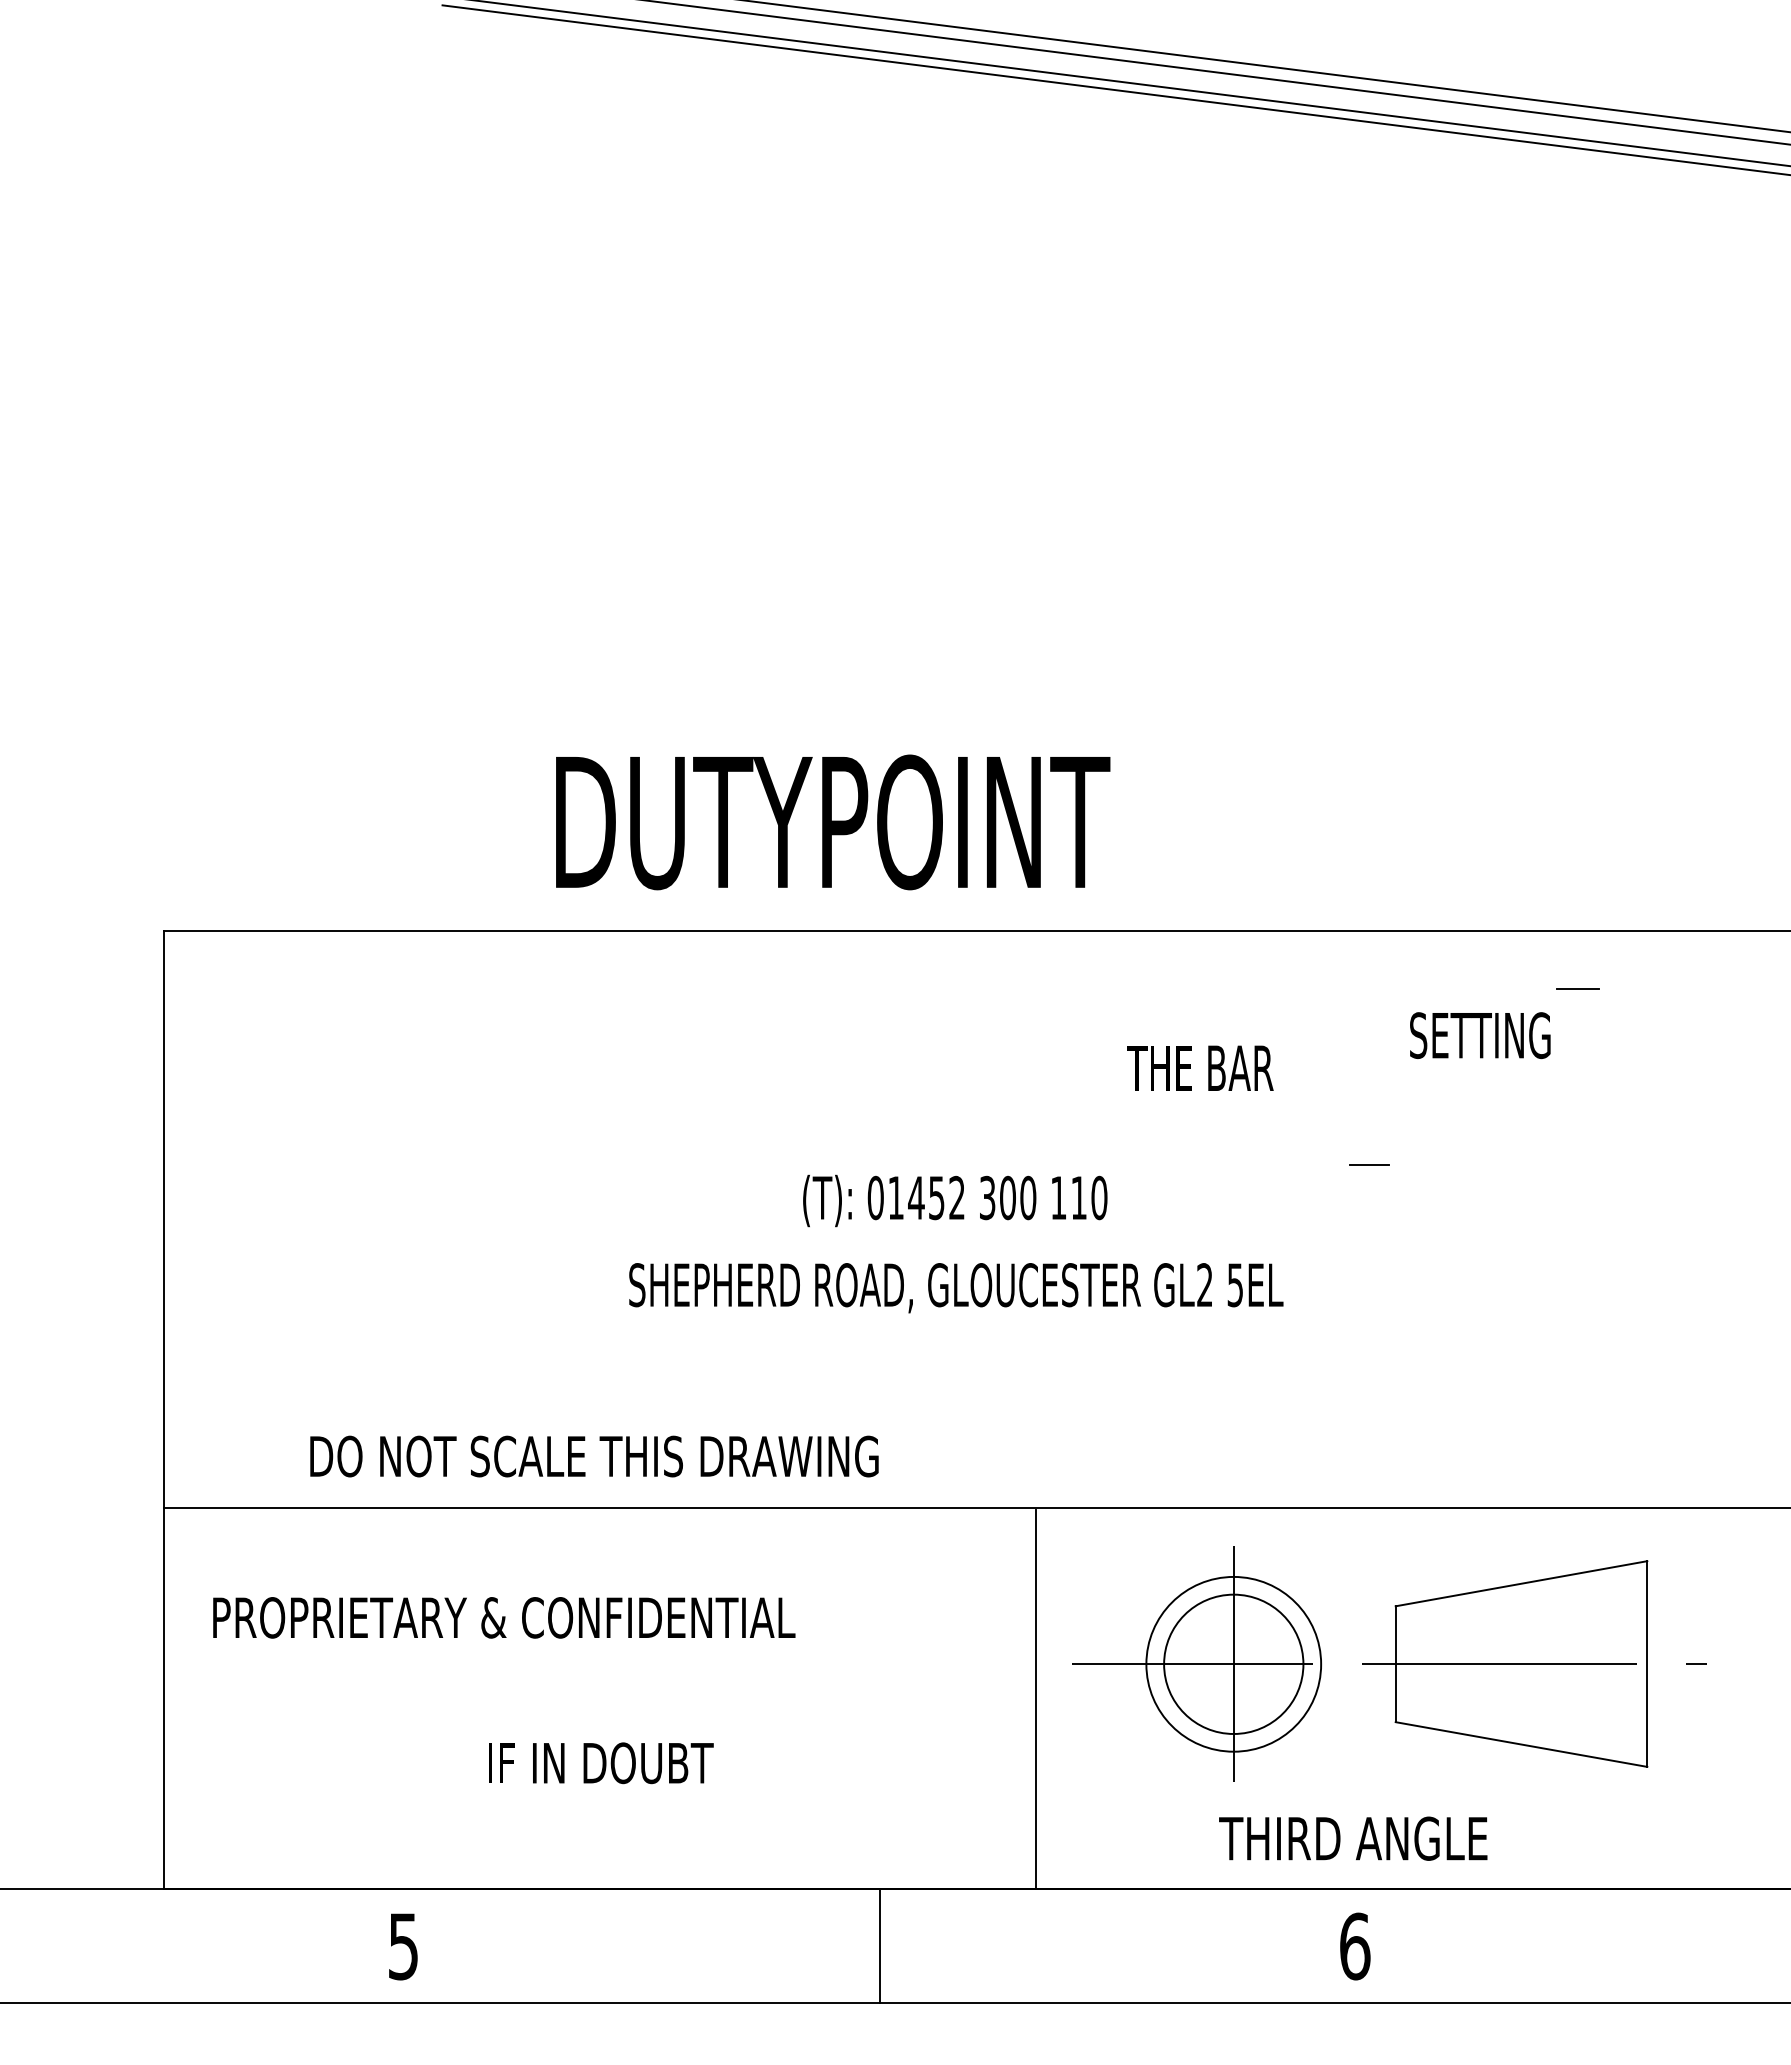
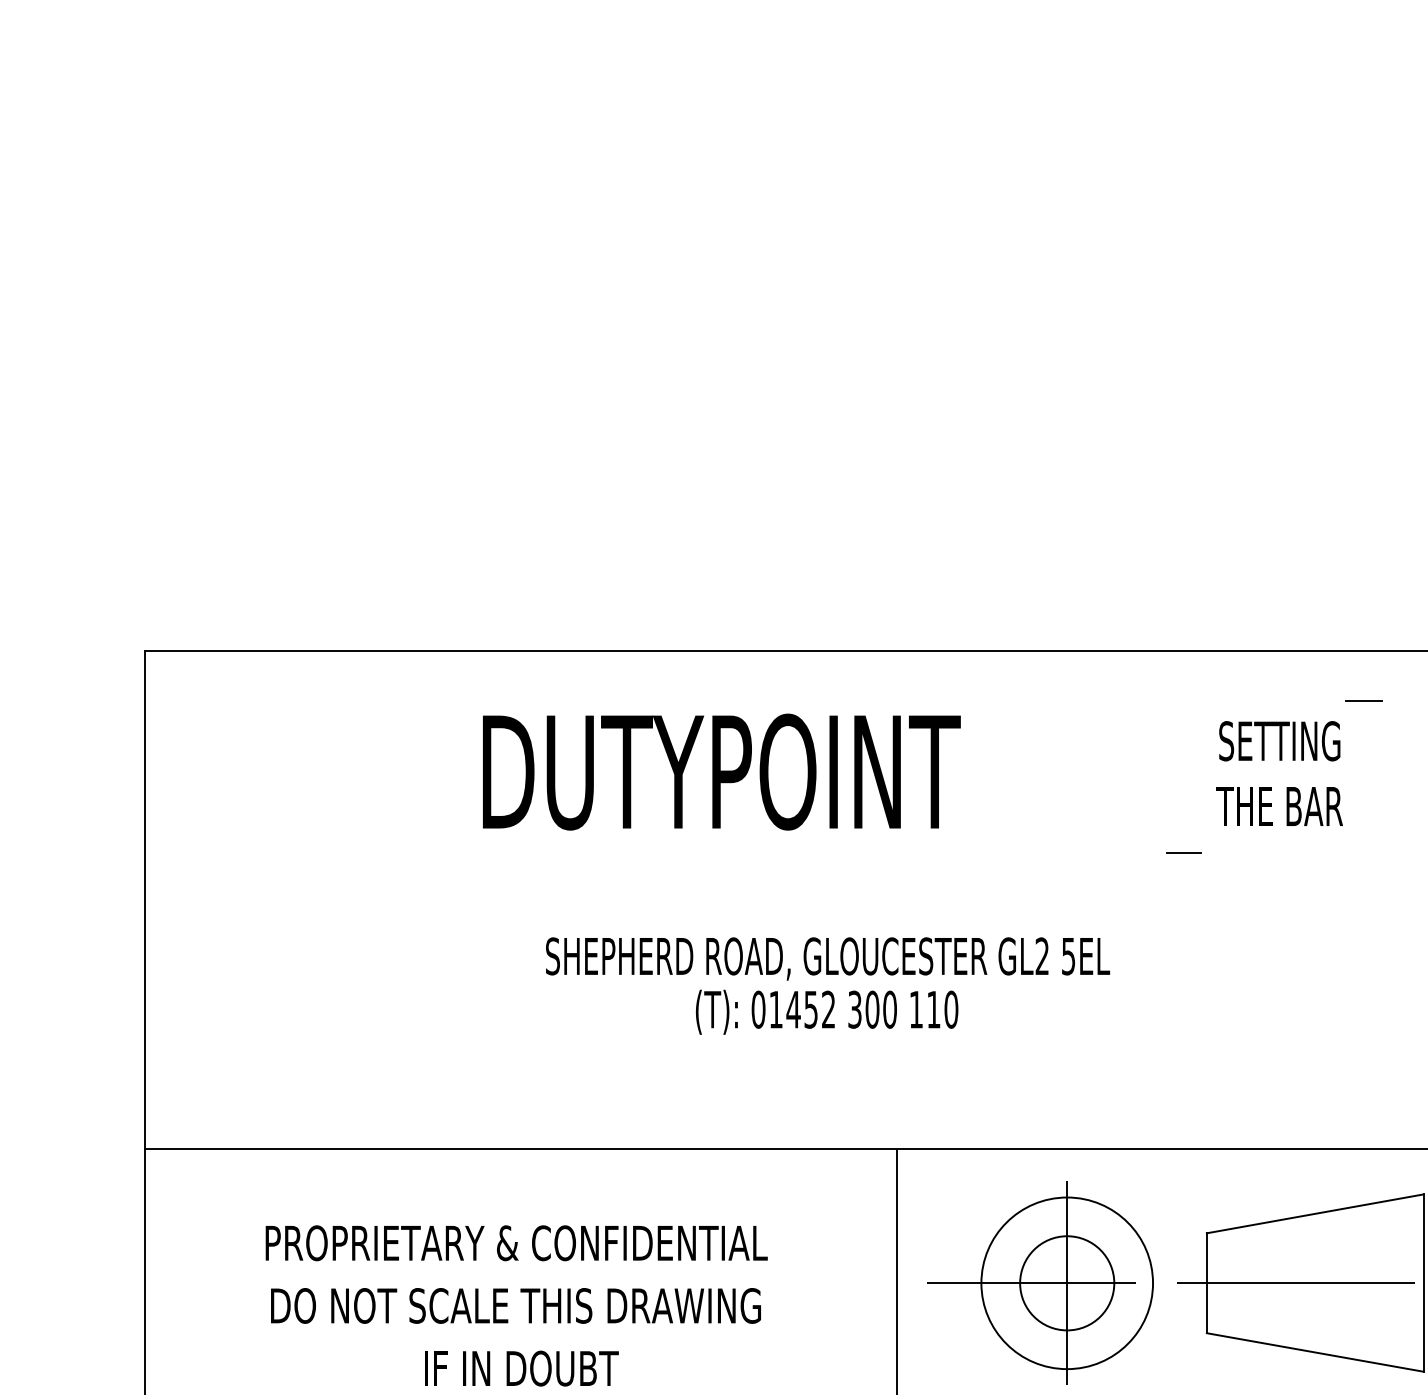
text: (833, 822) -> (722, 772), moved
text: (1200, 1067) -> (1279, 805), moved
text: (955, 1200) -> (827, 1011), moved
text: (594, 1456) -> (516, 1305), moved
text: (504, 1617) -> (516, 1242), moved
circle: (1233, 1663) -> (1066, 1282), size x0.62
circle: (1233, 1663) -> (1066, 1282), size x1.43

